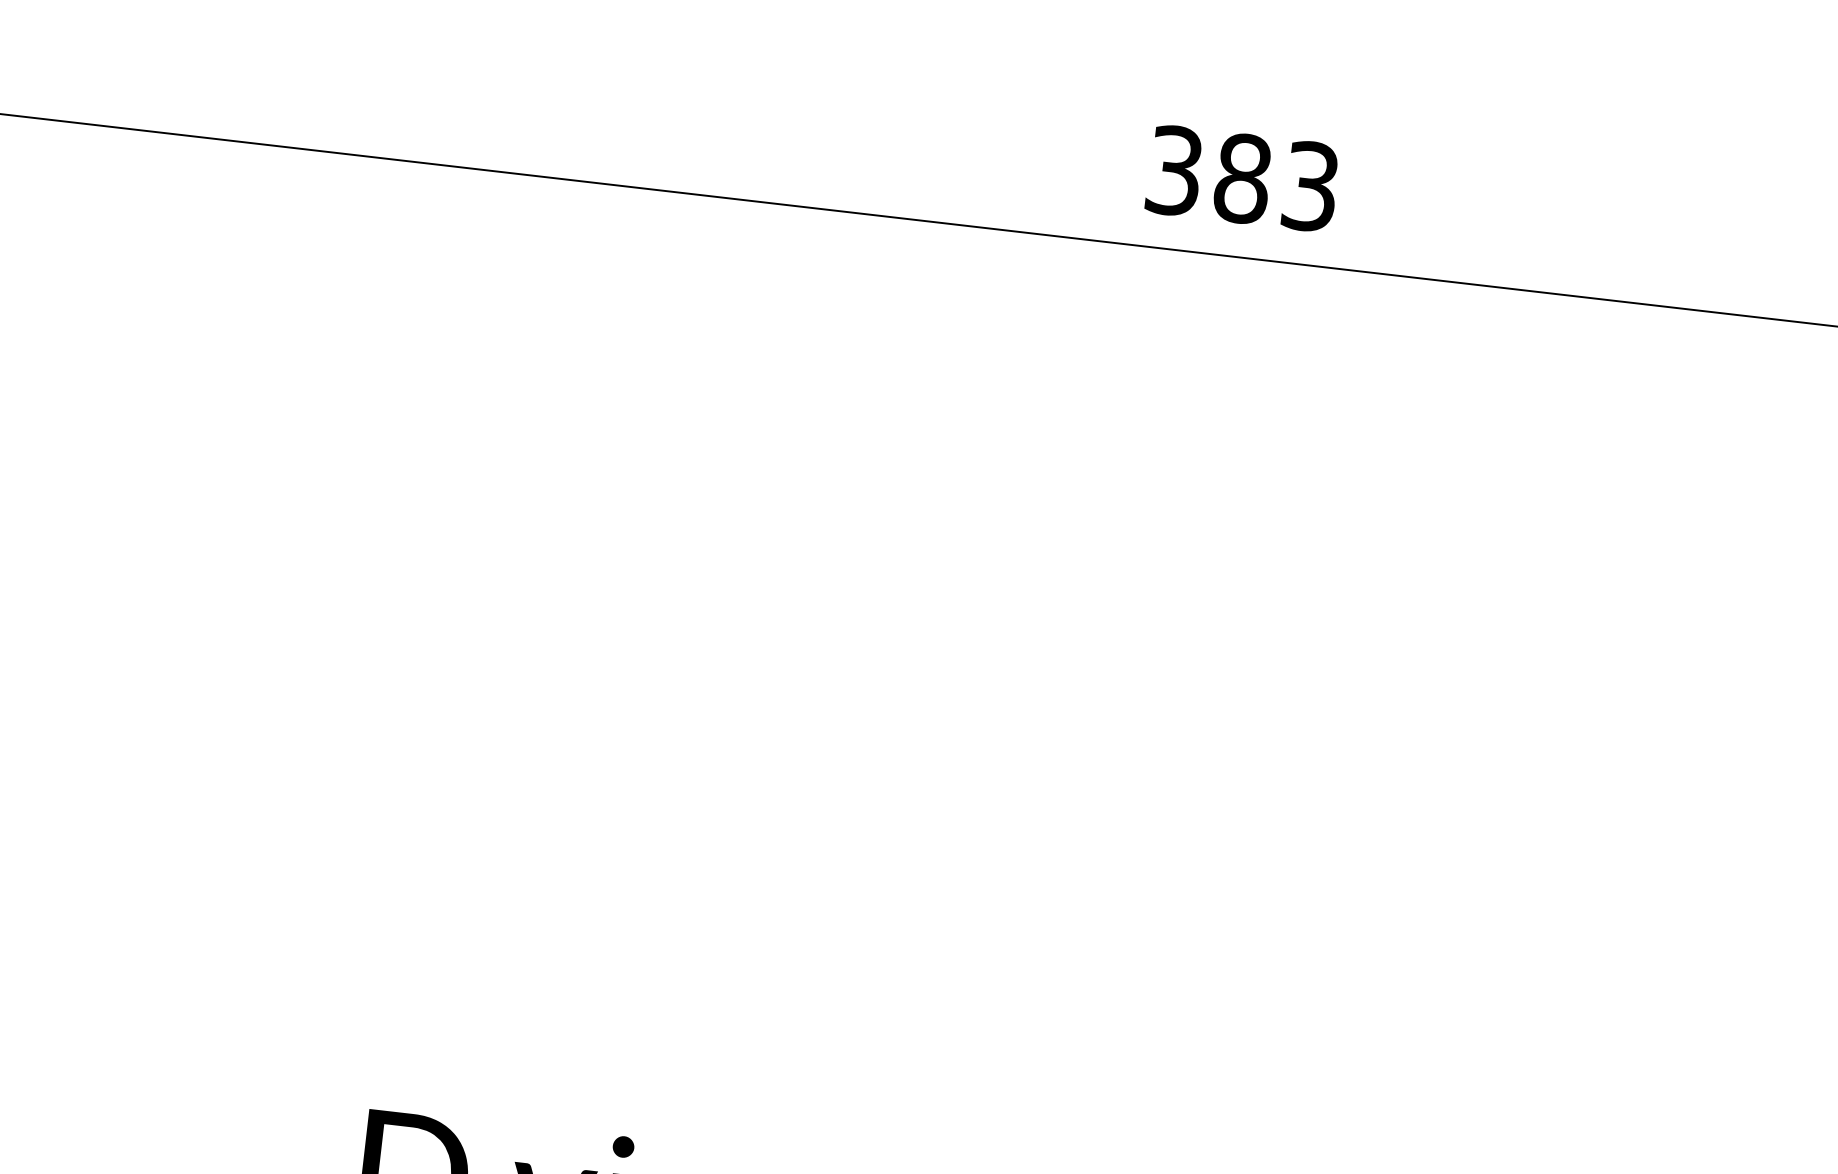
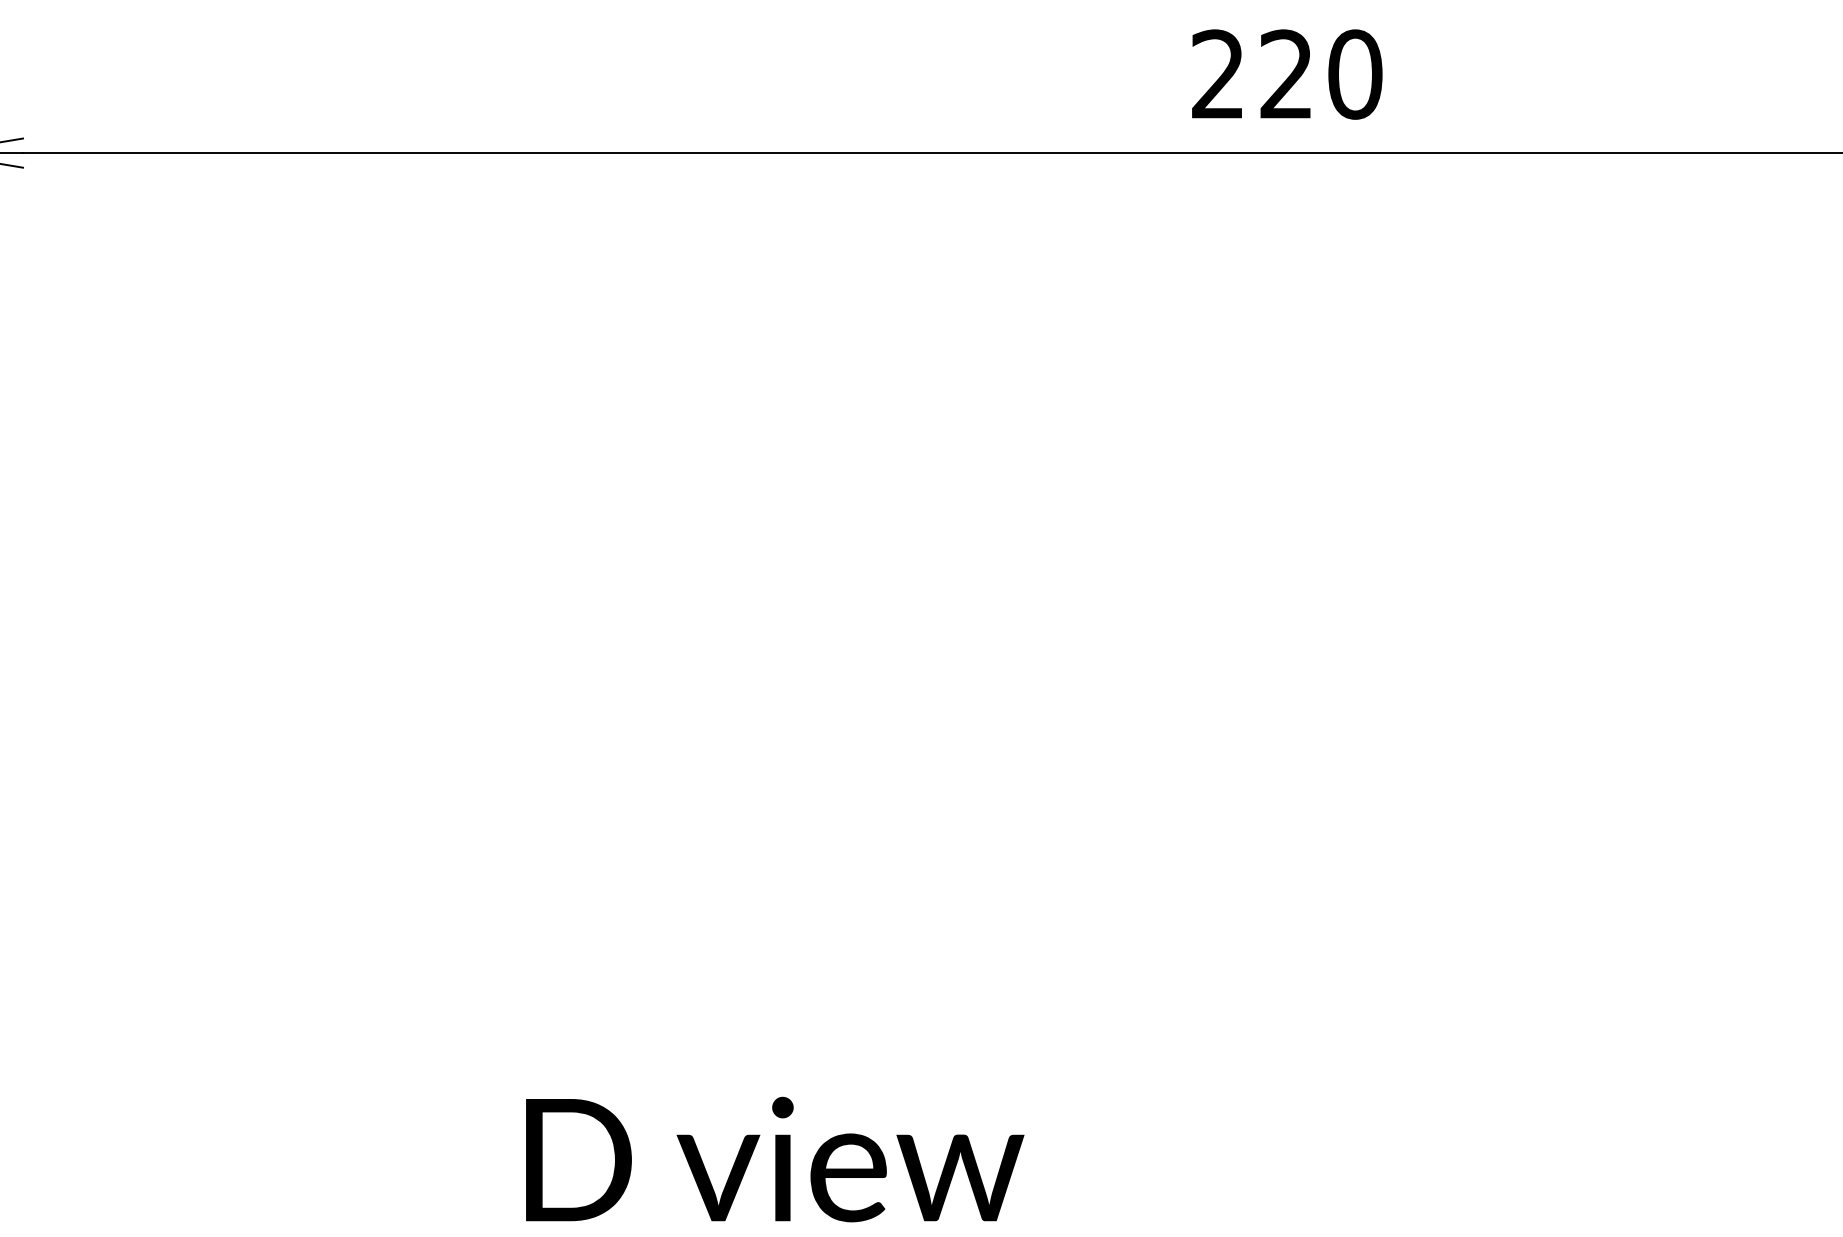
text: (1243, 178) -> (1287, 74), 383 -> 220

